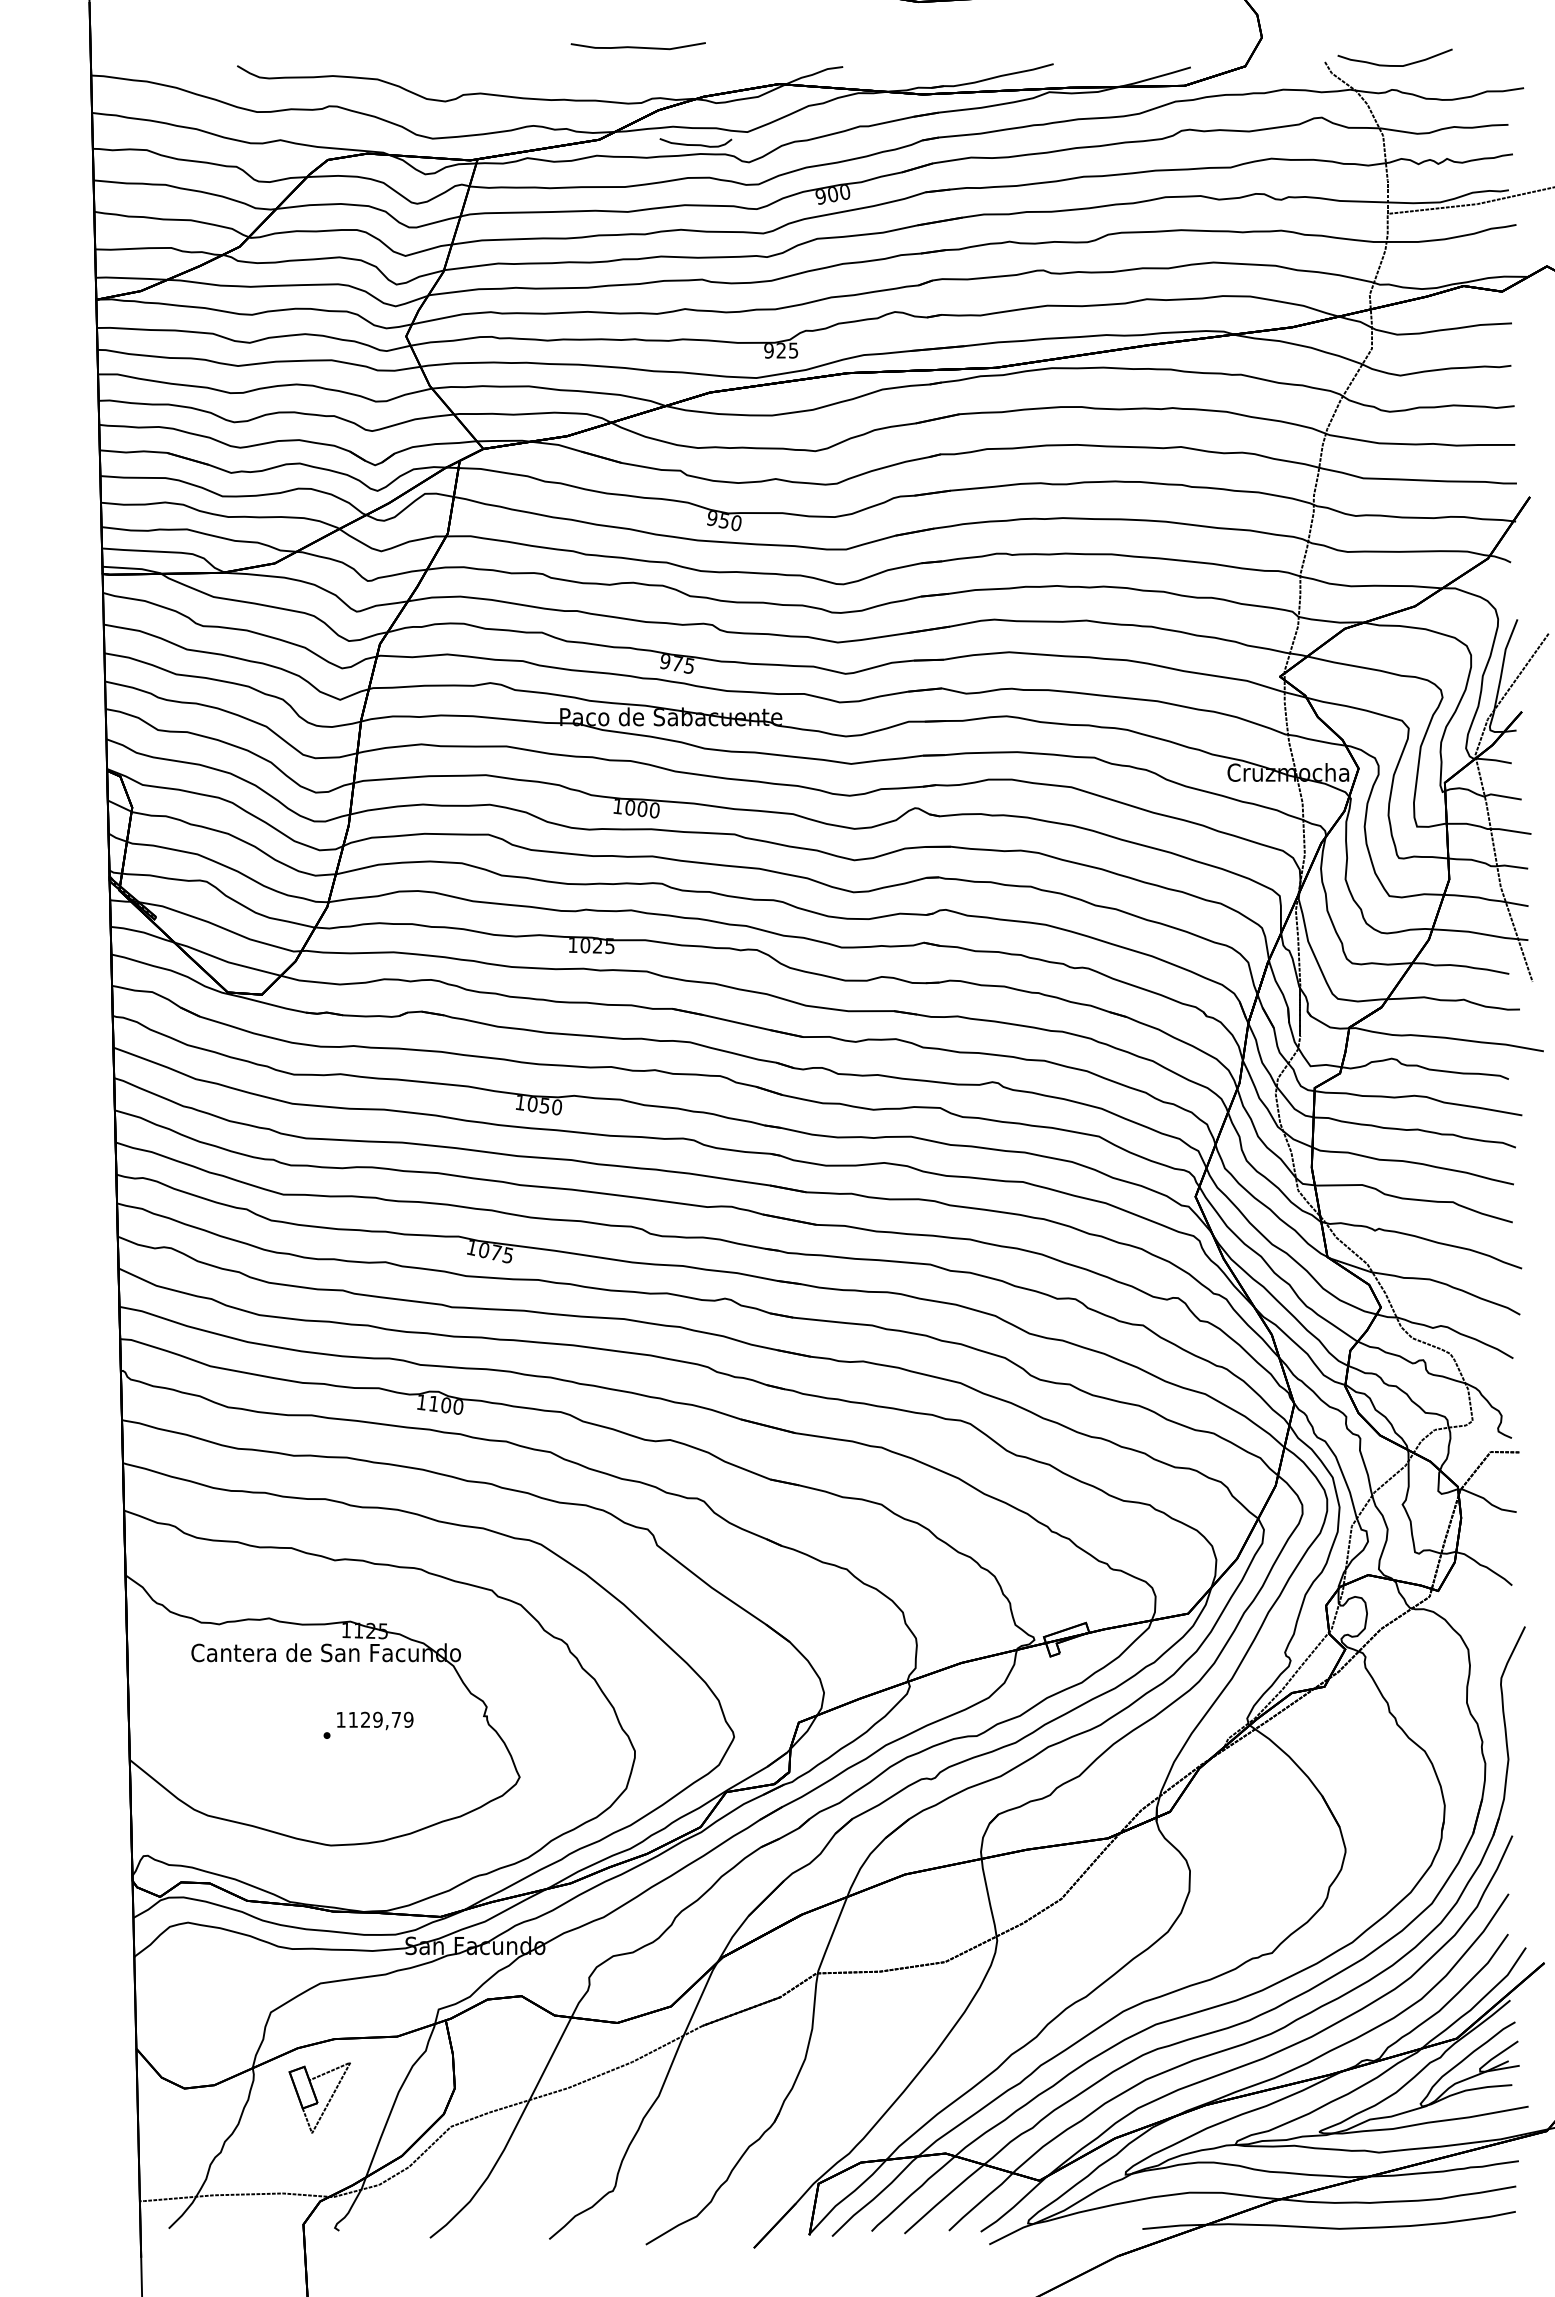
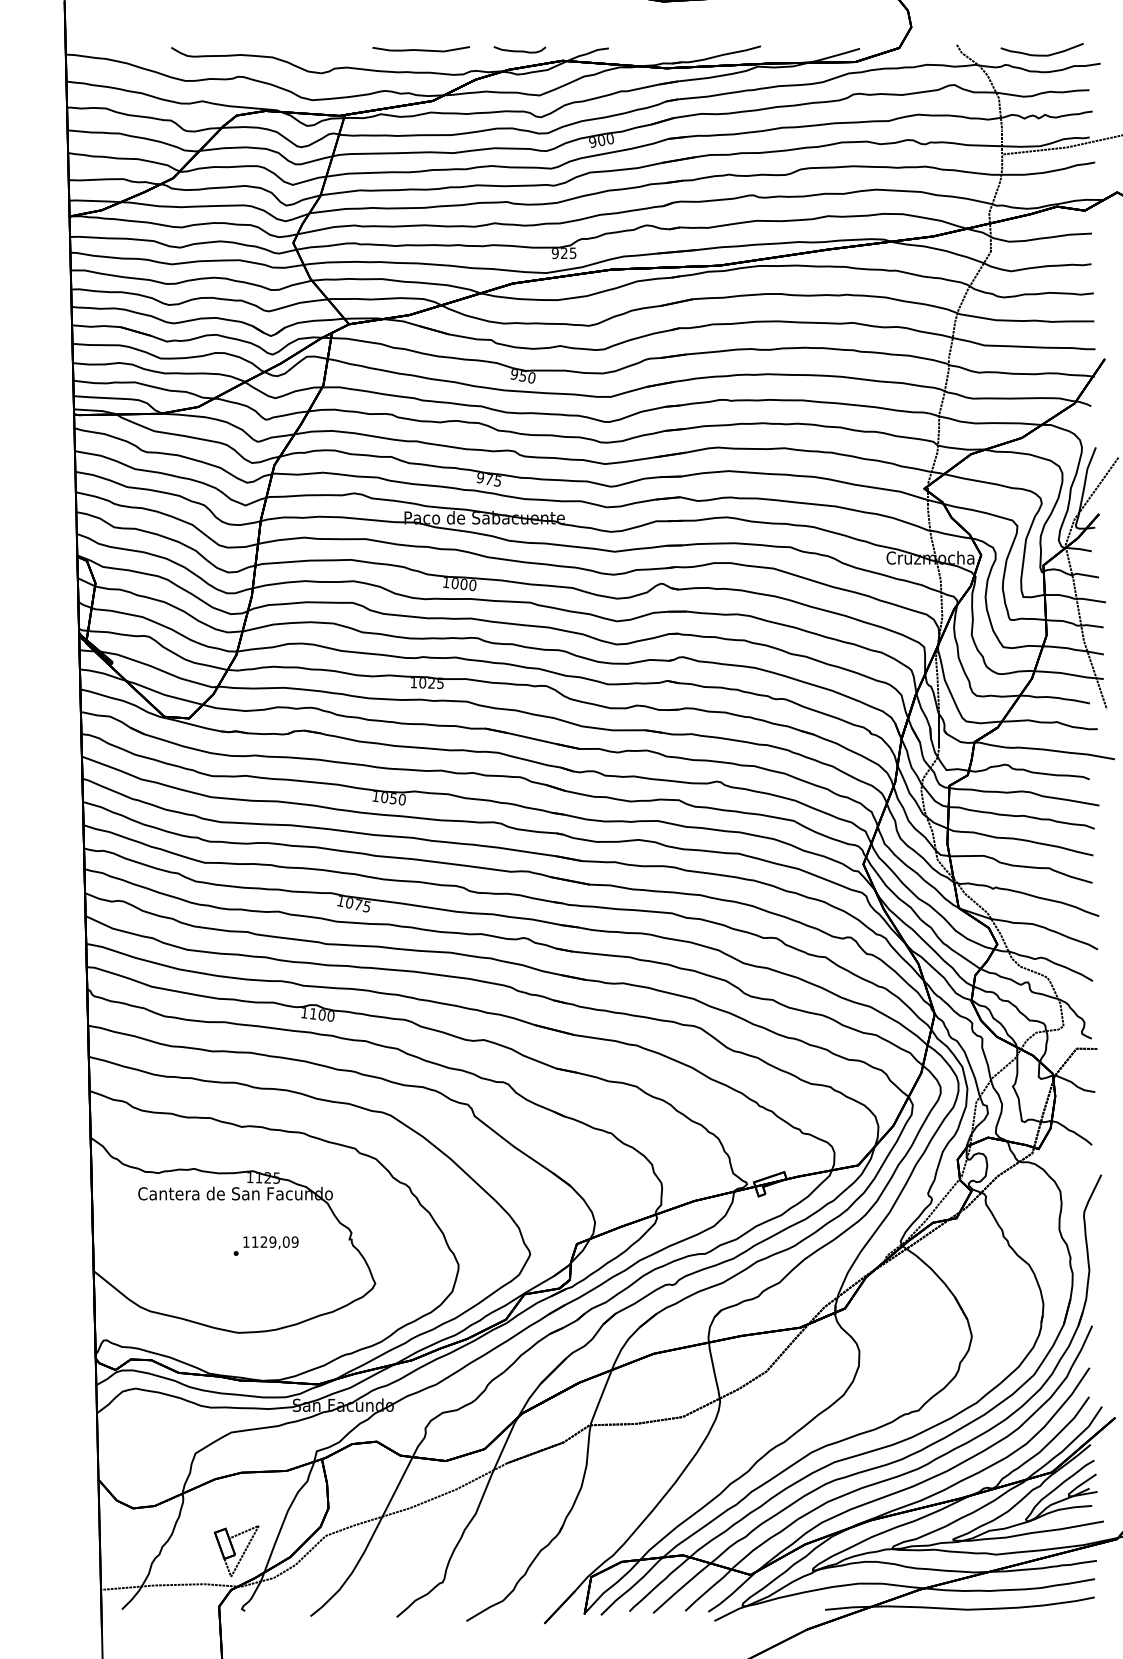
curve: (637, 46) -> (420, 49), moved
curve: (1394, 65) -> (1041, 55), moved
curve: (695, 144) -> (519, 50), moved
text: (396, 1719) -> (286, 1241), 1129,79 -> 1129,09
part: (319, 2097) -> (236, 1550), moved

